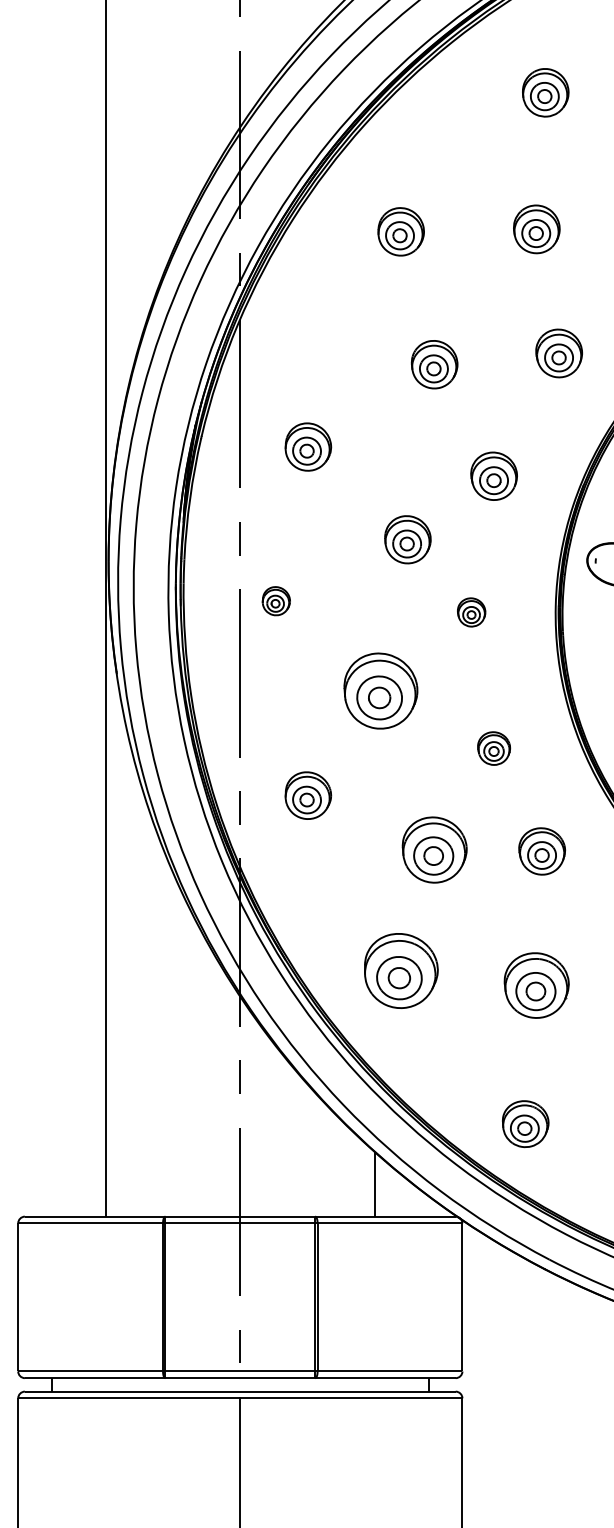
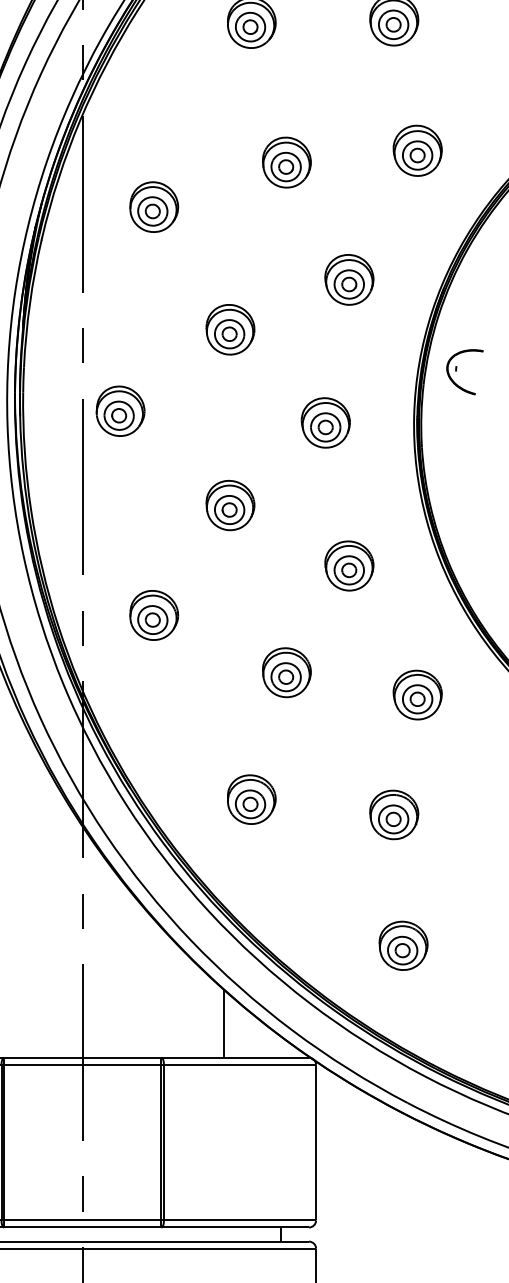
part: (308, 446) -> (154, 206), moved
part: (407, 539) -> (230, 329), moved
part: (276, 600) -> (120, 410), size x1.67
part: (471, 612) -> (325, 422), size x1.67
part: (380, 690) -> (230, 504), size x0.62
part: (493, 748) -> (348, 565), size x1.43
part: (434, 850) -> (286, 673), size x0.71
part: (542, 851) -> (418, 695), moved
part: (400, 970) -> (251, 799), size x0.62
part: (536, 985) -> (393, 814), size x0.71
part: (525, 1124) -> (403, 946), moved

